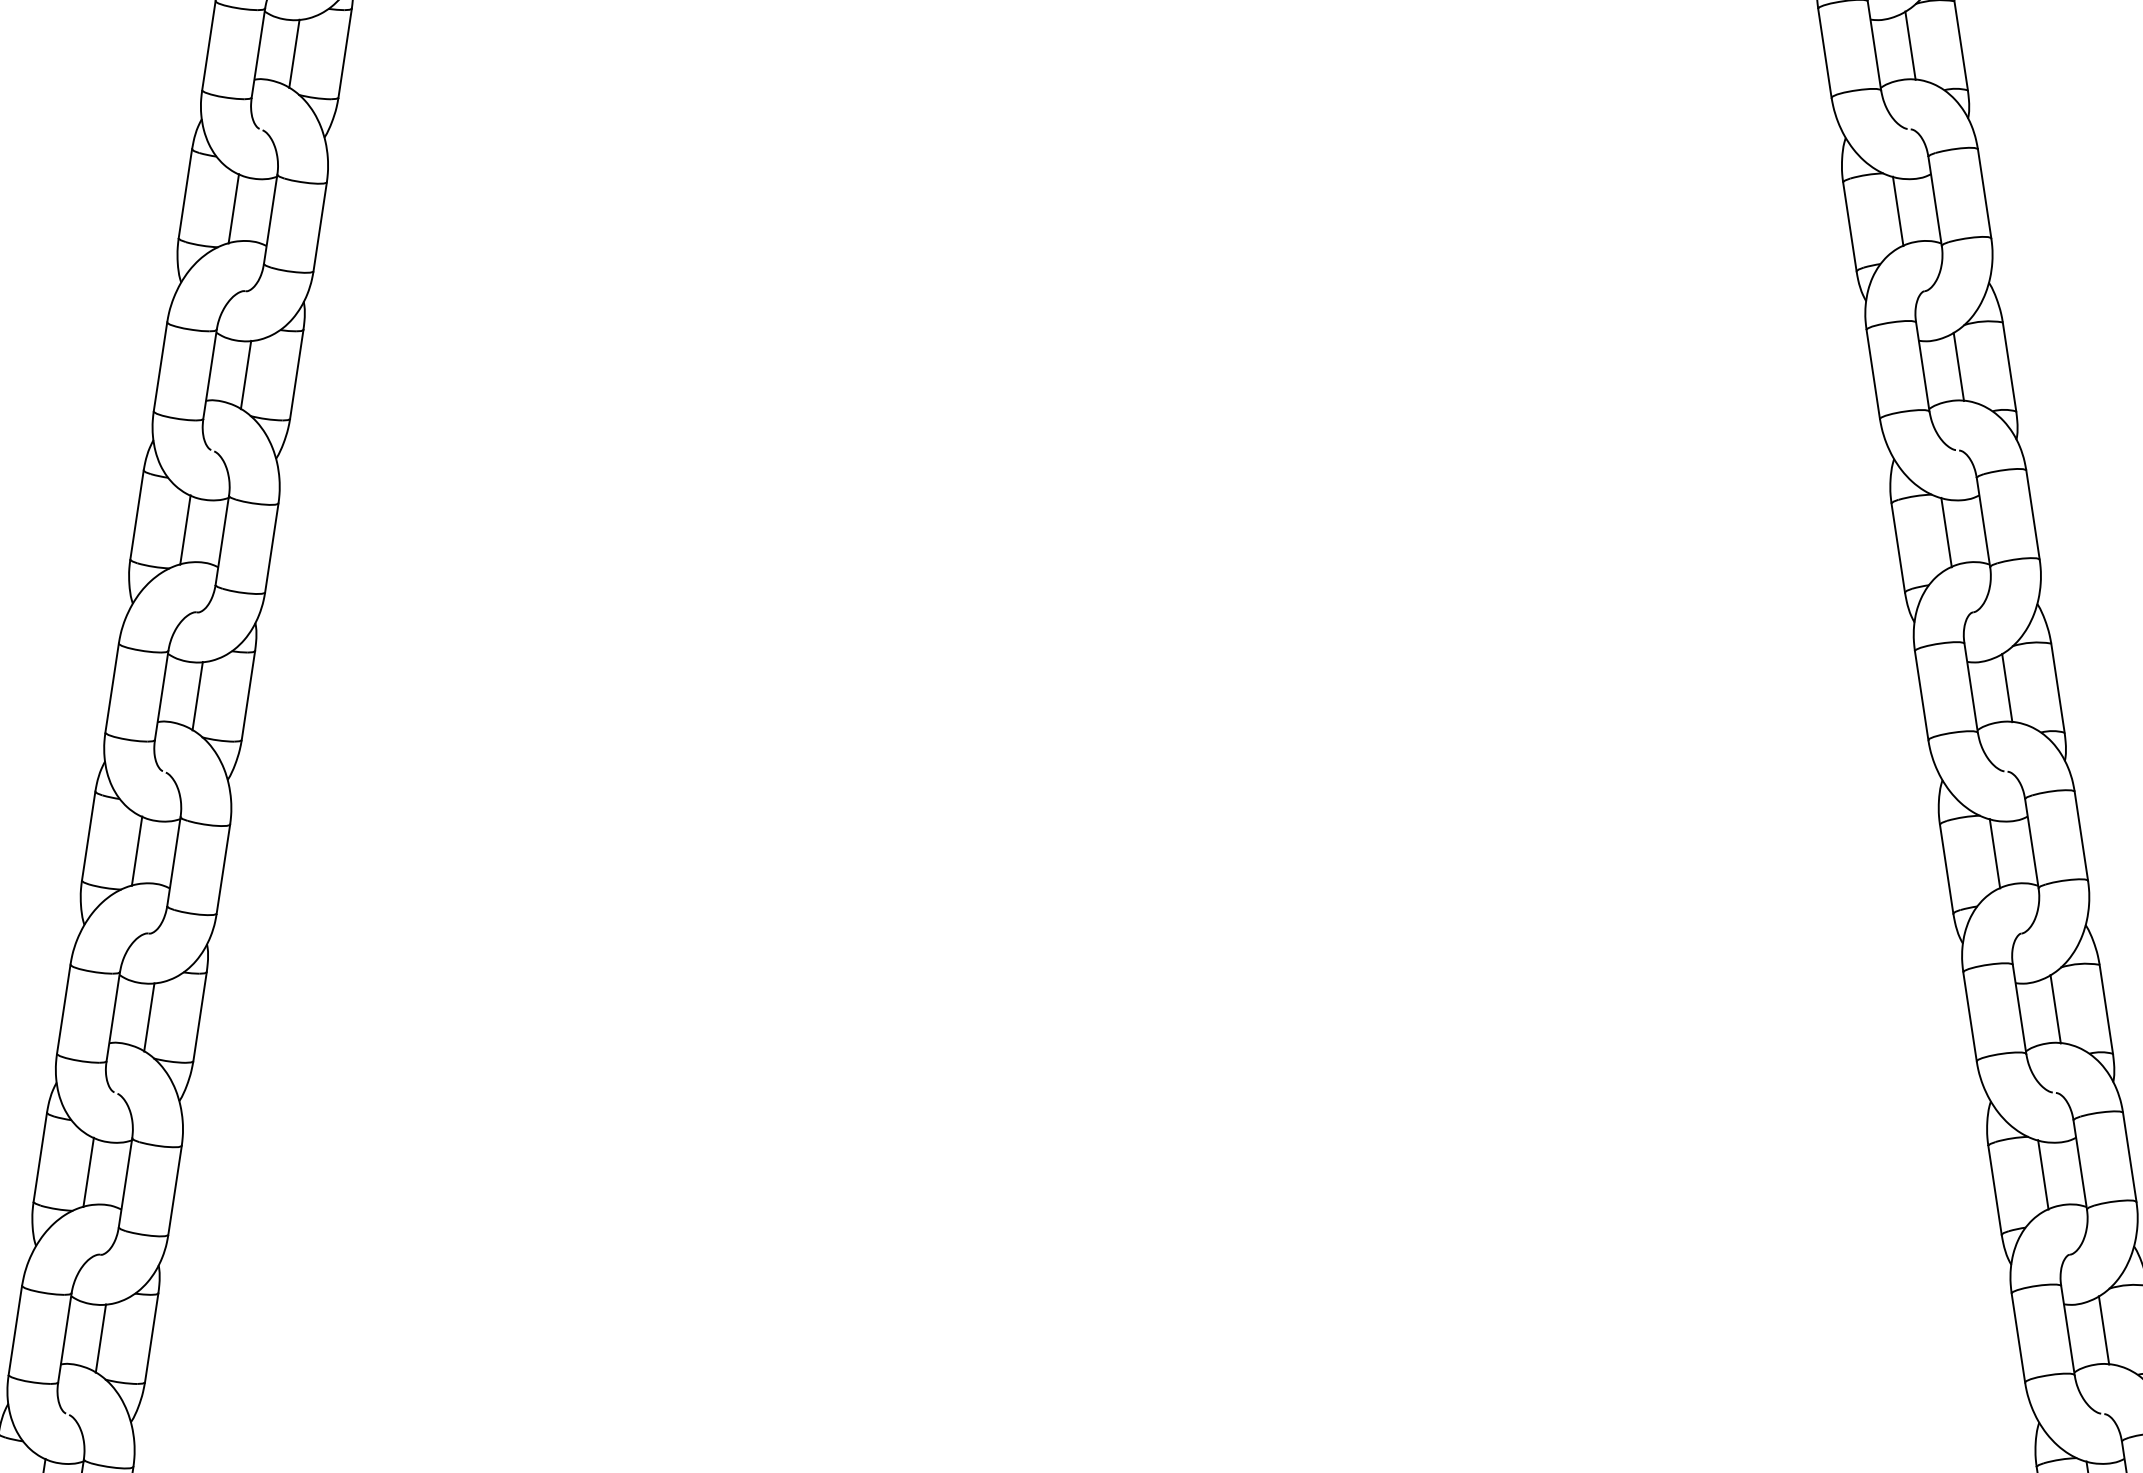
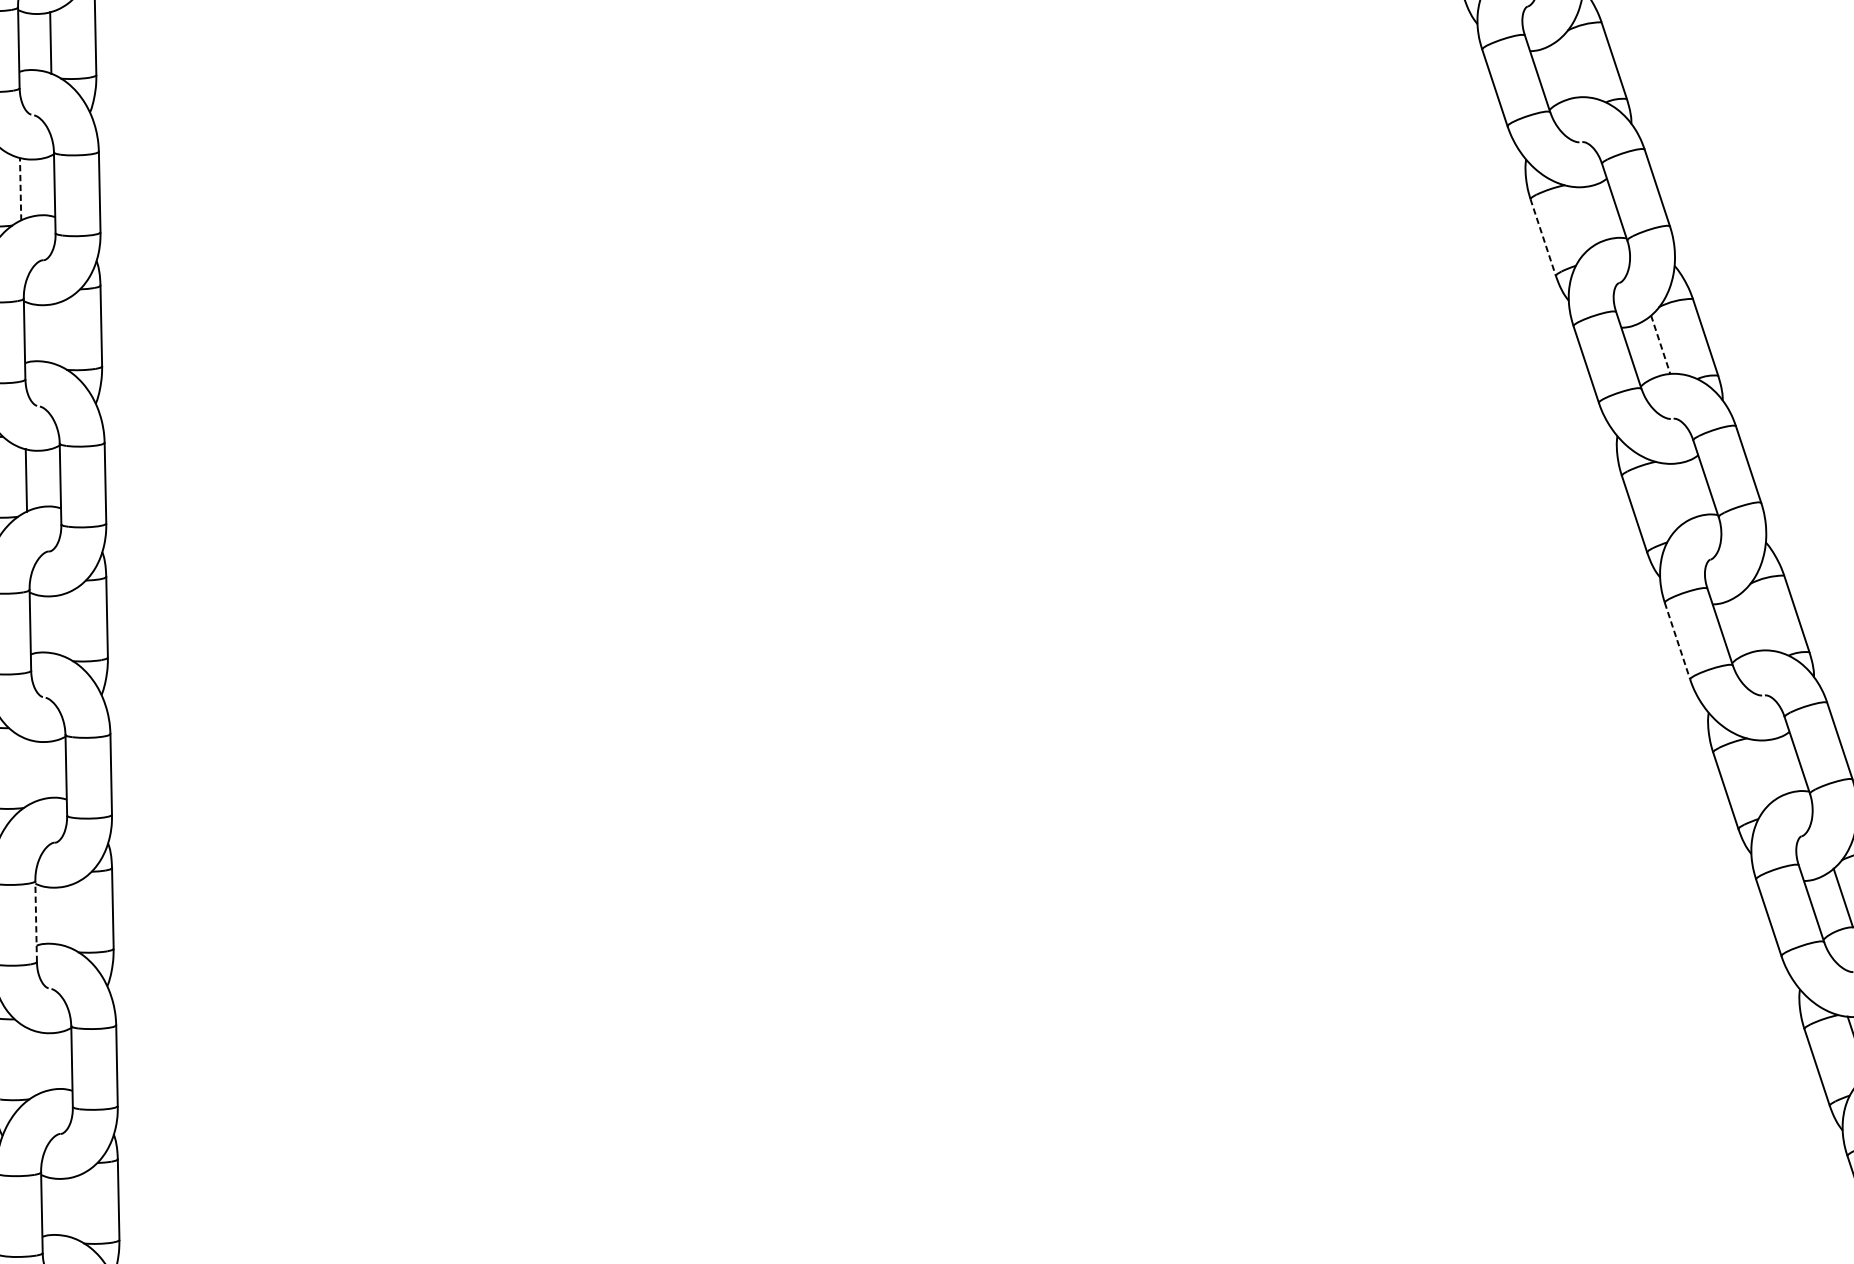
line: (233, 208) -> (20, 188), solid -> dashed
line: (1958, 366) -> (1569, 67), removed
line: (245, 374) -> (55, 333), removed
line: (1946, 532) -> (1583, 216), removed
line: (1898, 548) -> (1543, 237), solid -> dashed
line: (2007, 688) -> (1661, 345), solid -> dashed
line: (197, 696) -> (62, 625), removed
line: (136, 850) -> (31, 771), removed
line: (1994, 853) -> (1674, 493), removed
line: (2055, 1009) -> (1751, 621), removed
line: (113, 1016) -> (36, 921), solid -> dashed
line: (149, 1017) -> (68, 916), removed
line: (1970, 1017) -> (1678, 641), solid -> dashed
line: (88, 1172) -> (37, 1063), removed
line: (2043, 1174) -> (1766, 769), removed
line: (100, 1338) -> (73, 1207), removed

